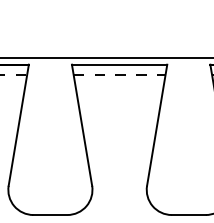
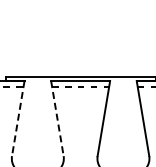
line: (19, 125) -> (18, 118), solid -> dashed
line: (82, 125) -> (57, 118), solid -> dashed

